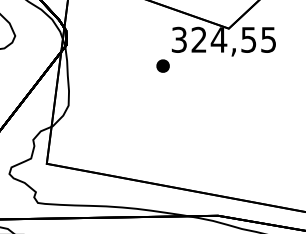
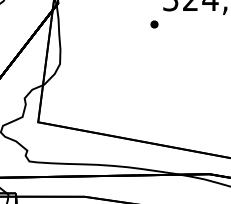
part: (162, 65) -> (153, 23), size x0.6

